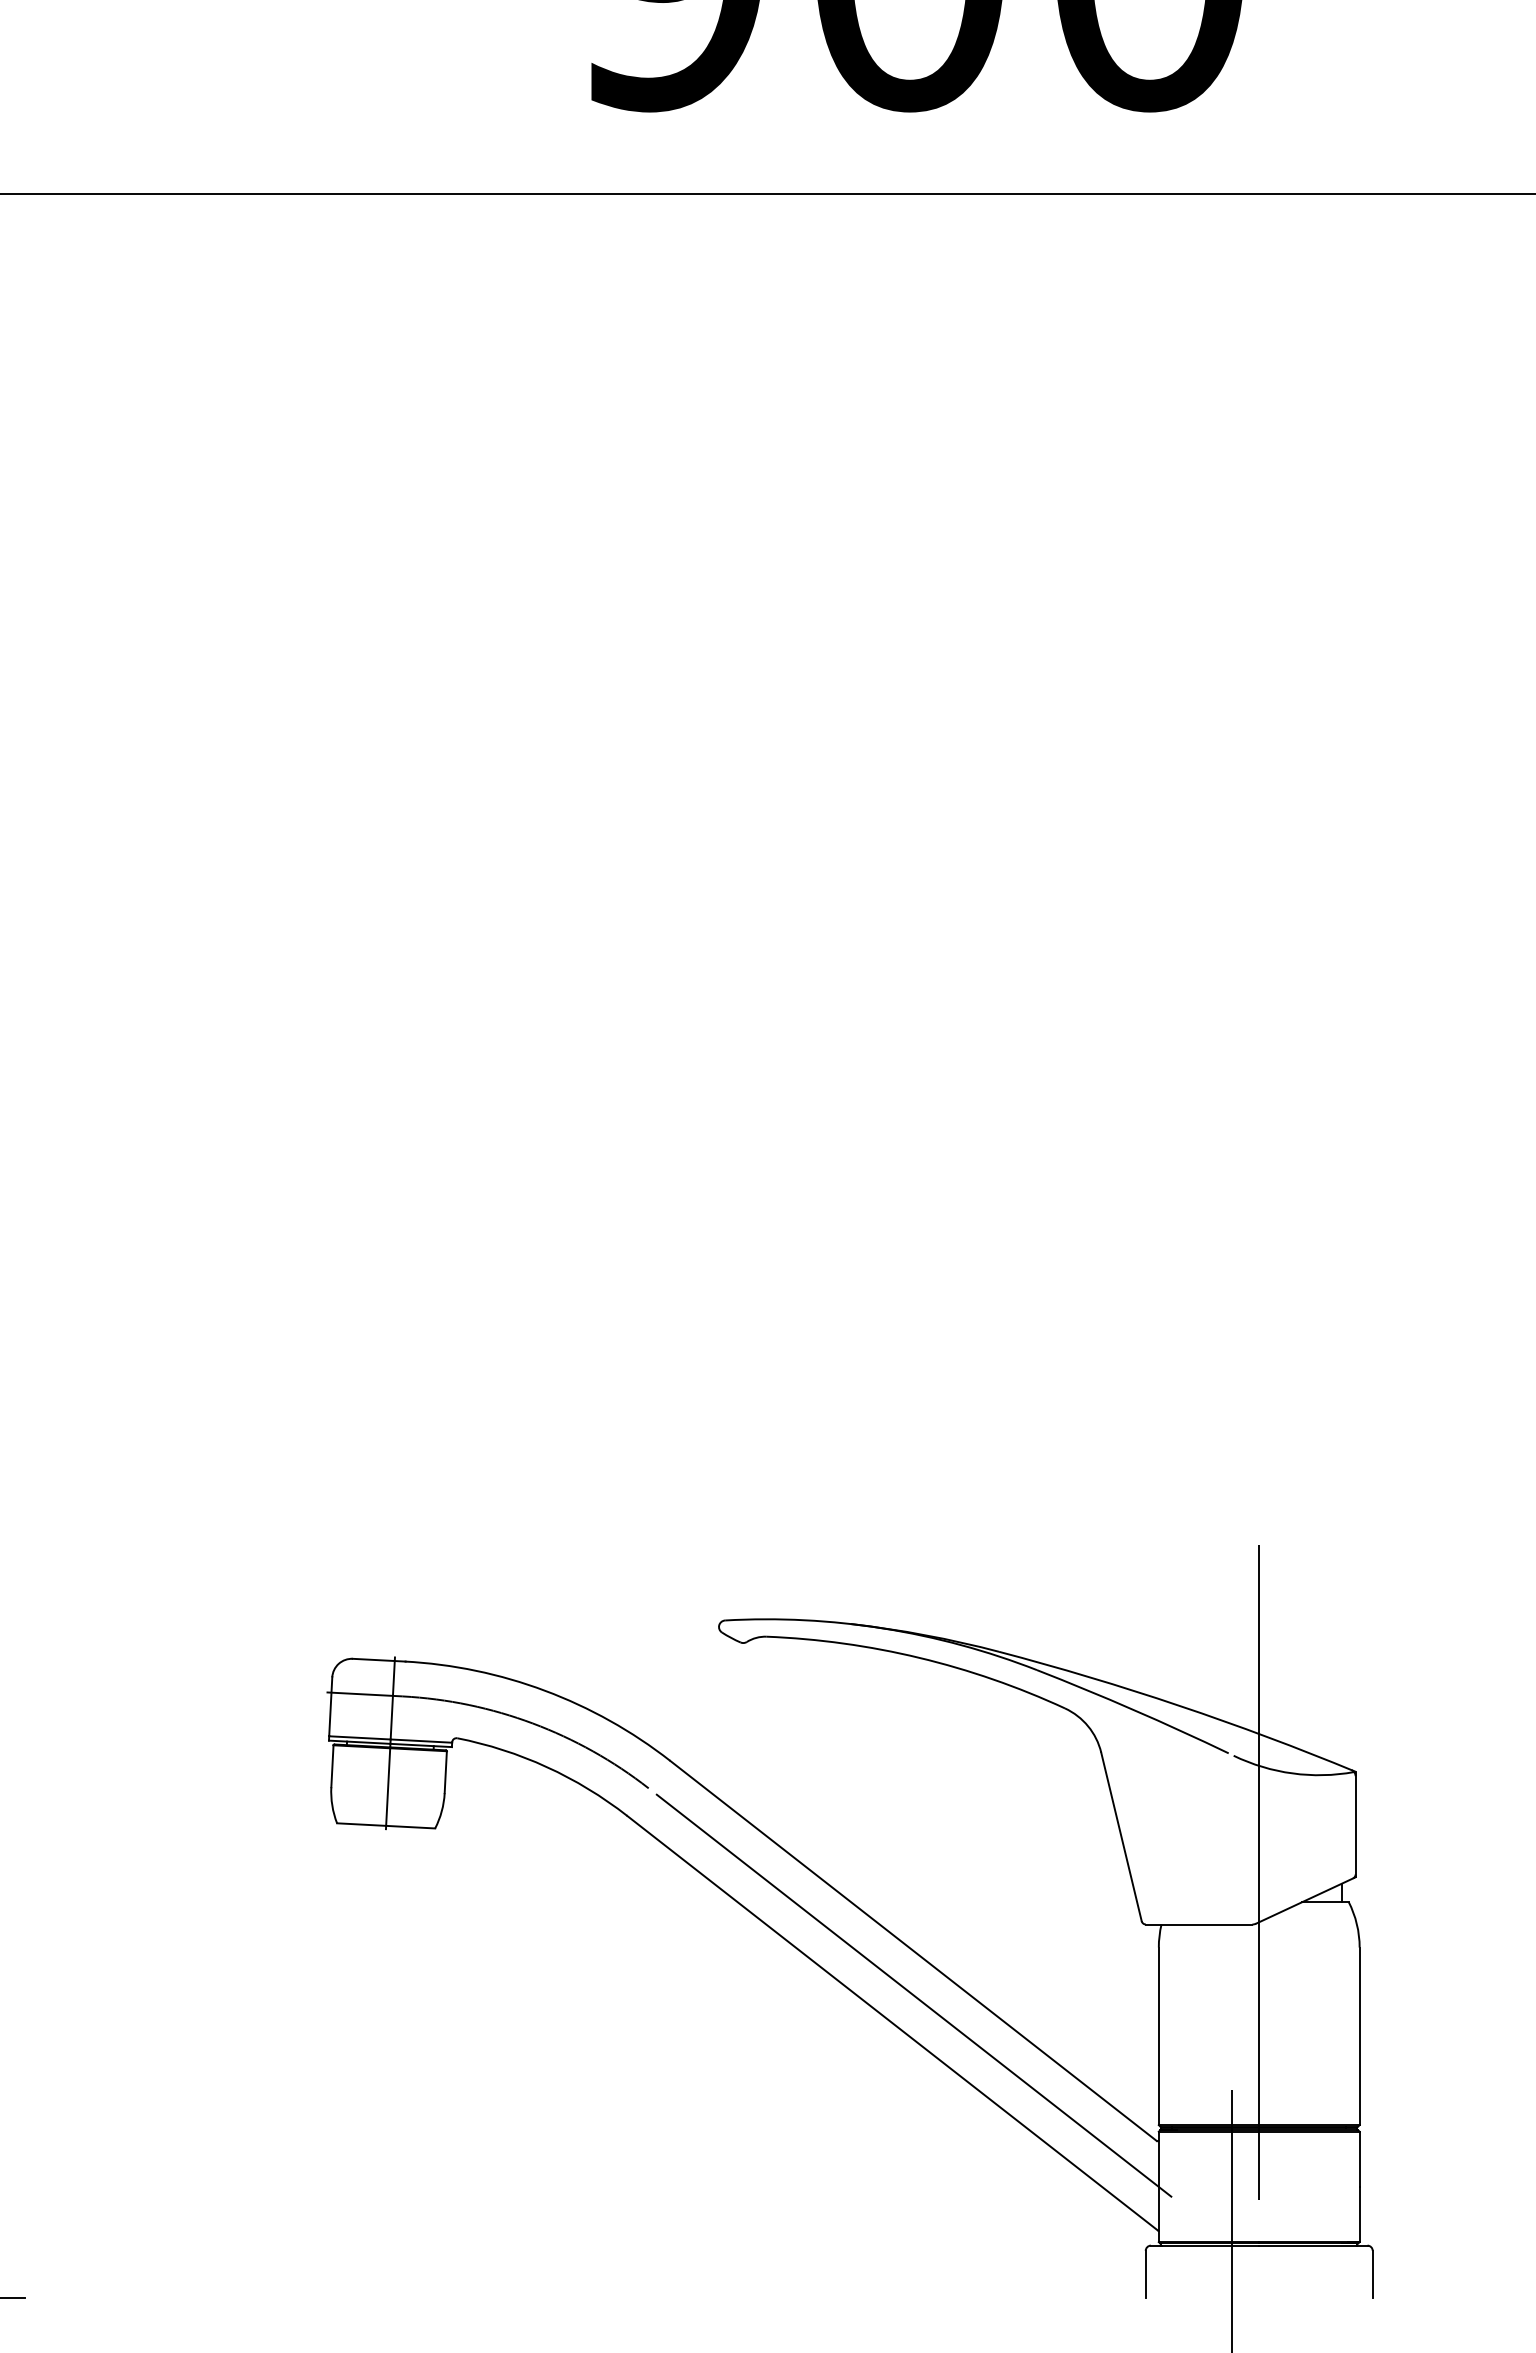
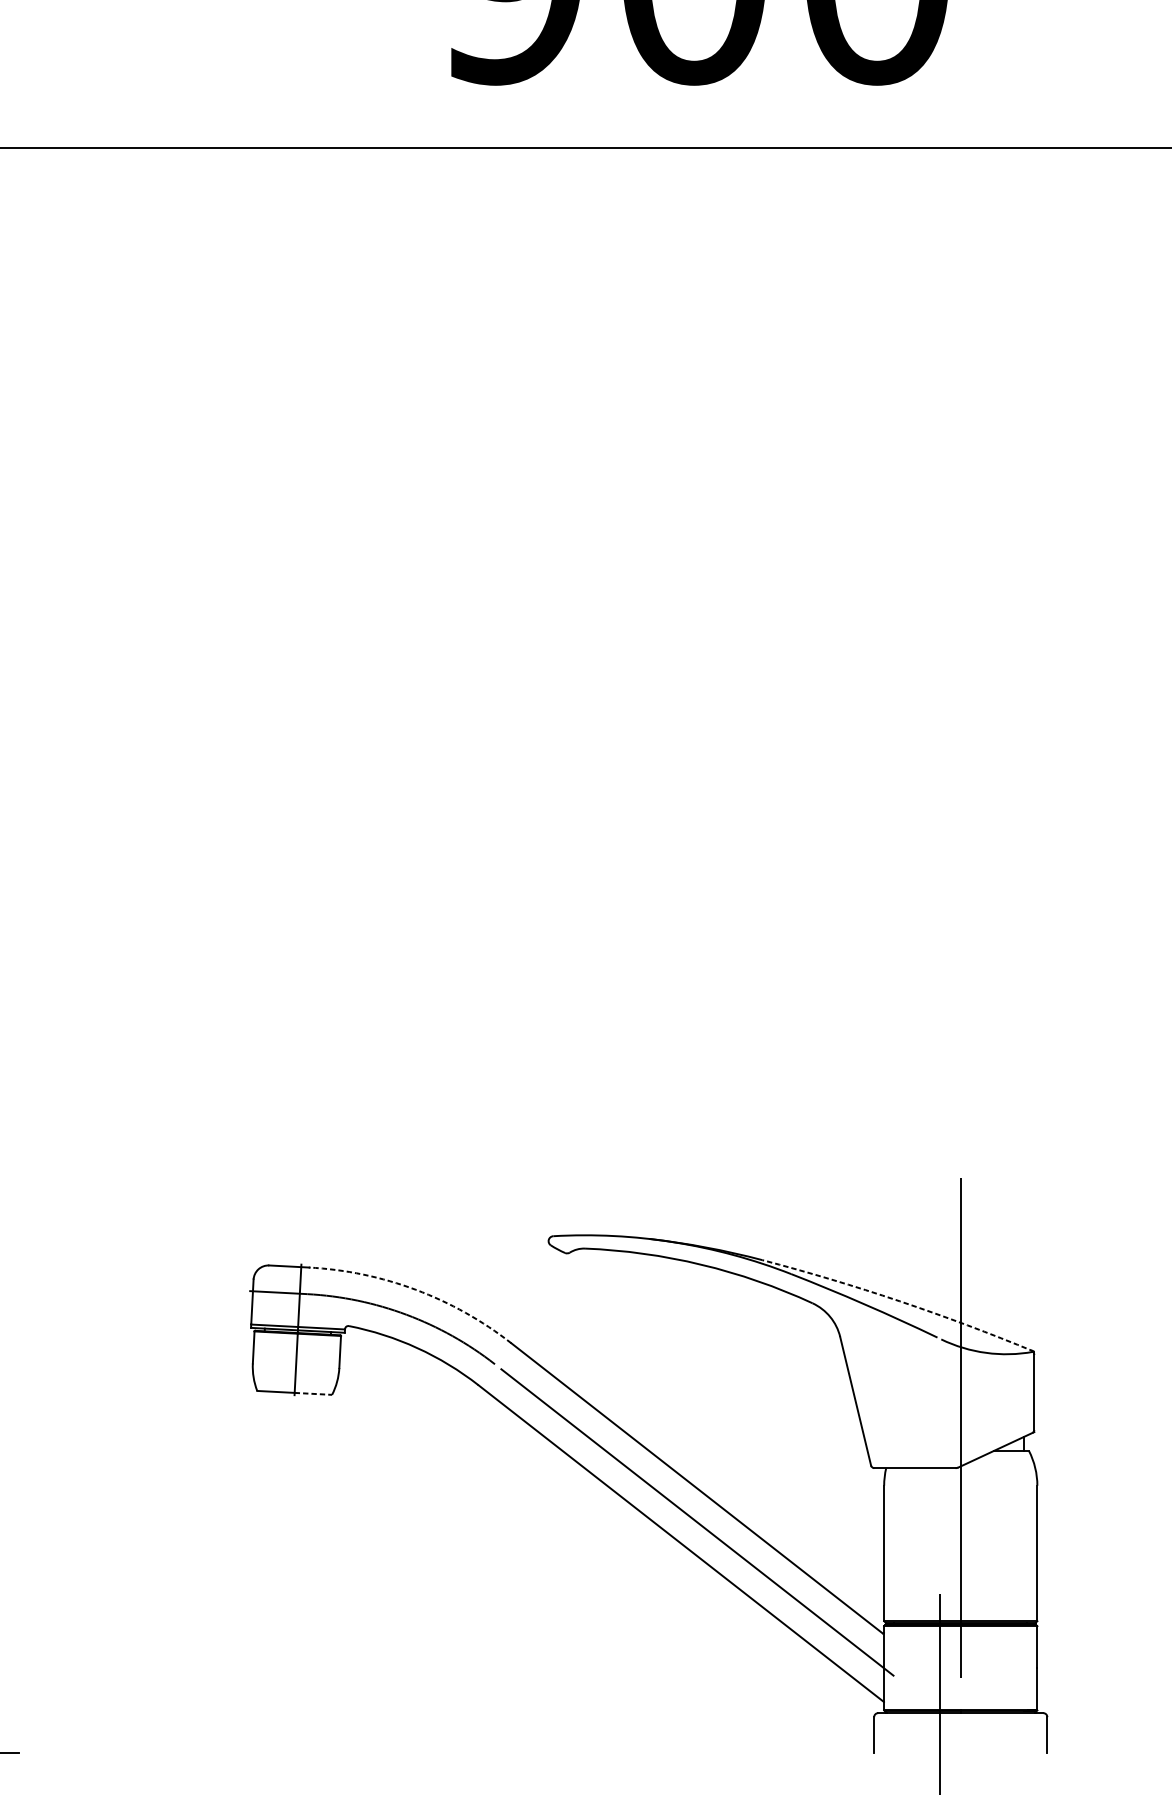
arc: (545, 1690) -> (416, 1289), solid -> dashed
arc: (1179, 1705) -> (899, 1301), solid -> dashed
line: (410, 1827) -> (313, 1394), solid -> dashed

